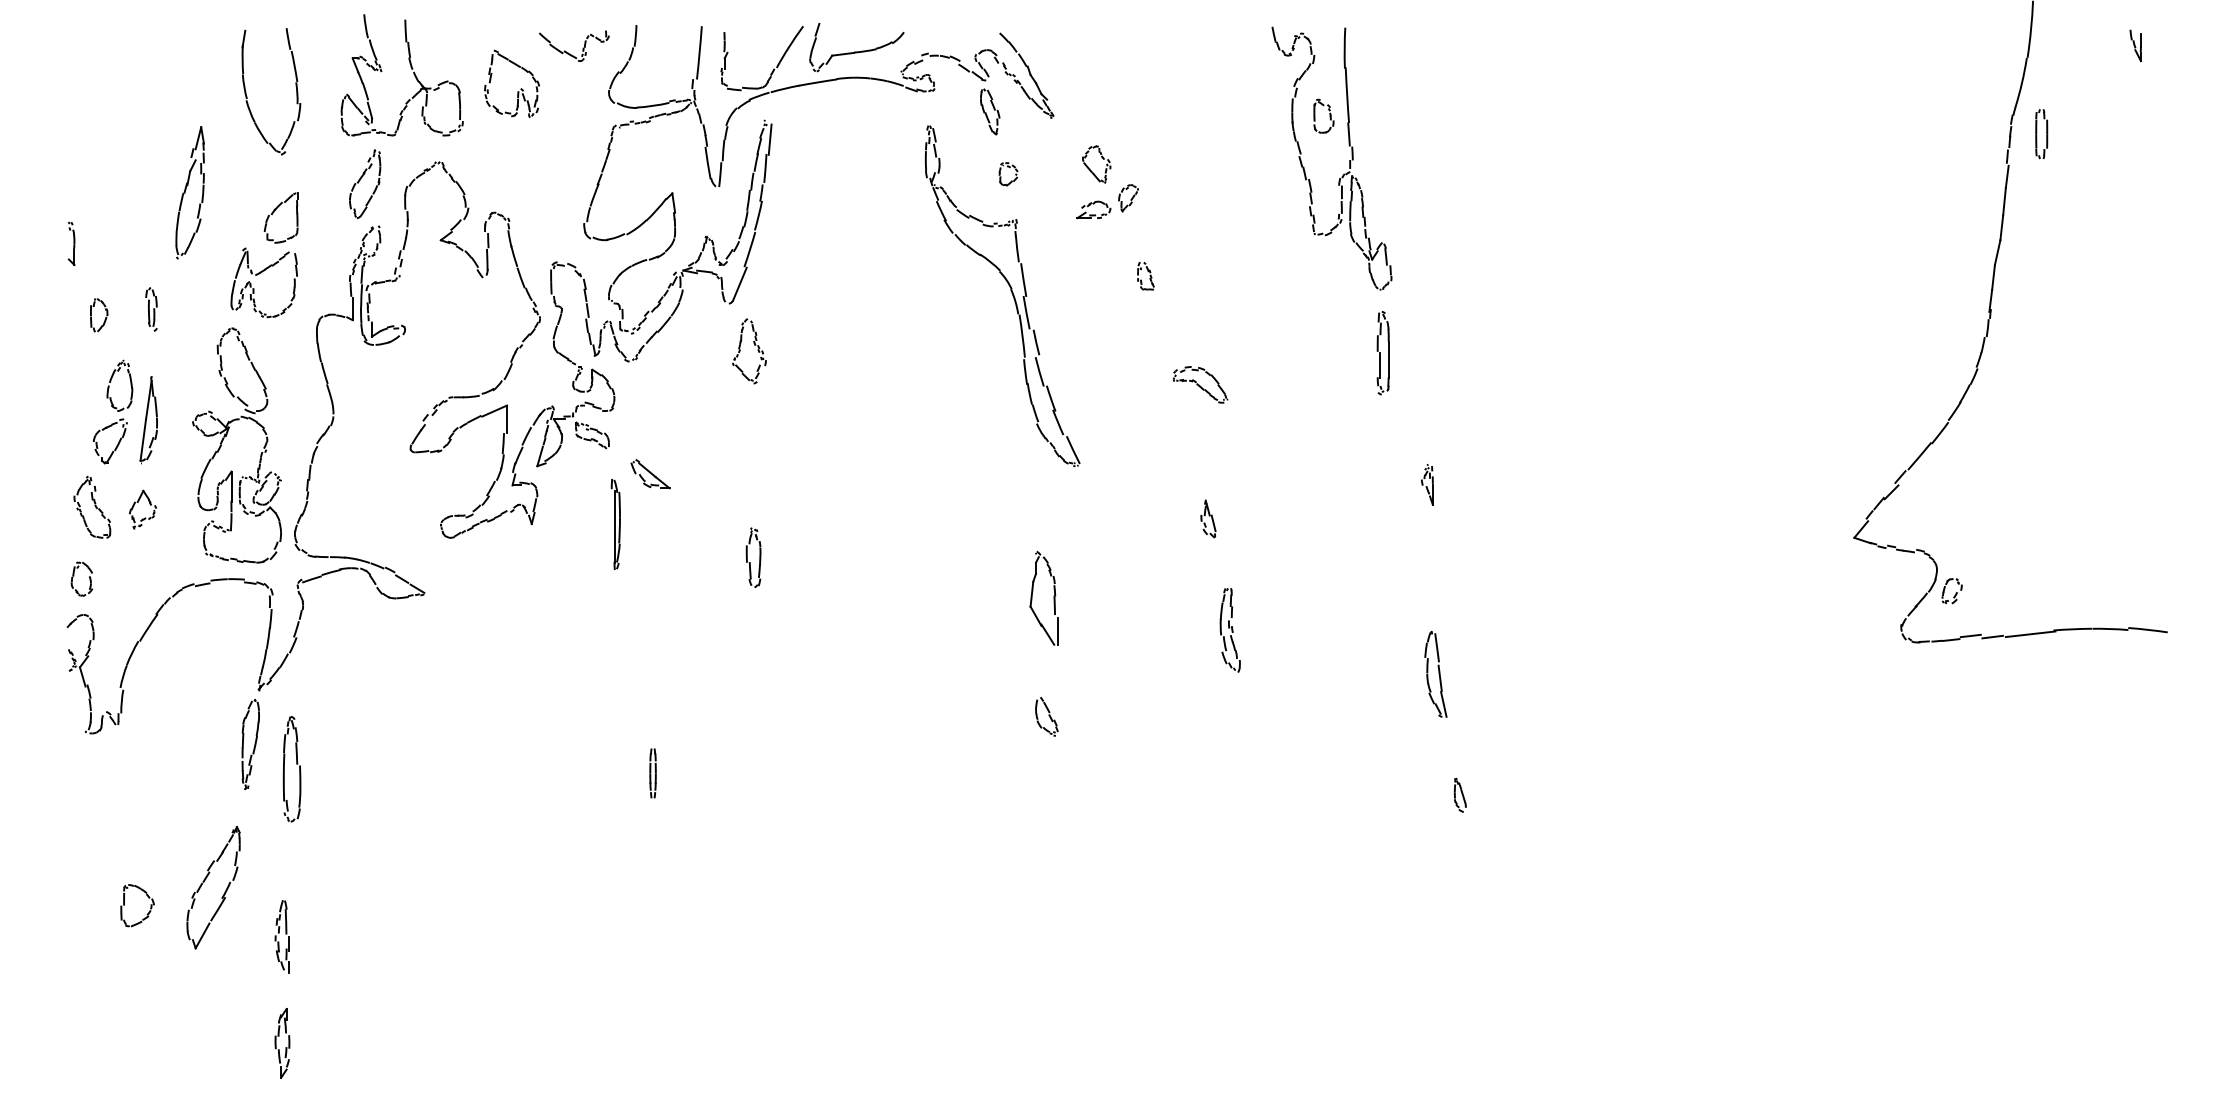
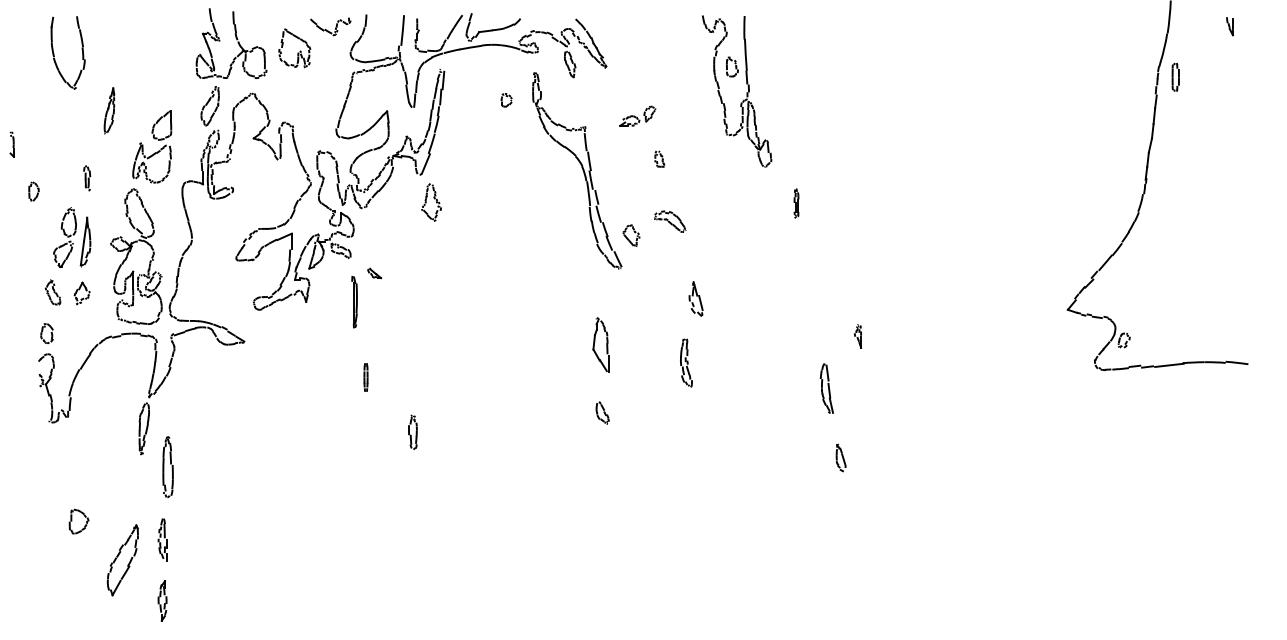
part: (247, 92) -> (54, 53), moved
part: (1348, 160) -> (746, 92), moved
part: (1096, 163) -> (631, 235), moved
part: (1008, 174) -> (506, 100), moved
part: (190, 191) -> (109, 110), size x0.6
part: (70, 243) -> (11, 144), moved
part: (98, 315) -> (33, 191), moved
part: (1383, 353) -> (796, 203), size x0.6
part: (1200, 384) -> (670, 221), moved
part: (650, 474) -> (374, 273), size x0.6
part: (1426, 485) -> (857, 336), moved
part: (91, 507) -> (52, 292), size x0.7
part: (1207, 518) -> (695, 298), size x1.6
part: (752, 556) -> (412, 431), moved
part: (1230, 629) -> (686, 362), moved
part: (291, 768) -> (167, 466), moved
part: (652, 773) -> (365, 377), moved
part: (1459, 795) -> (840, 458), size x1.4
part: (212, 888) -> (122, 560), moved

